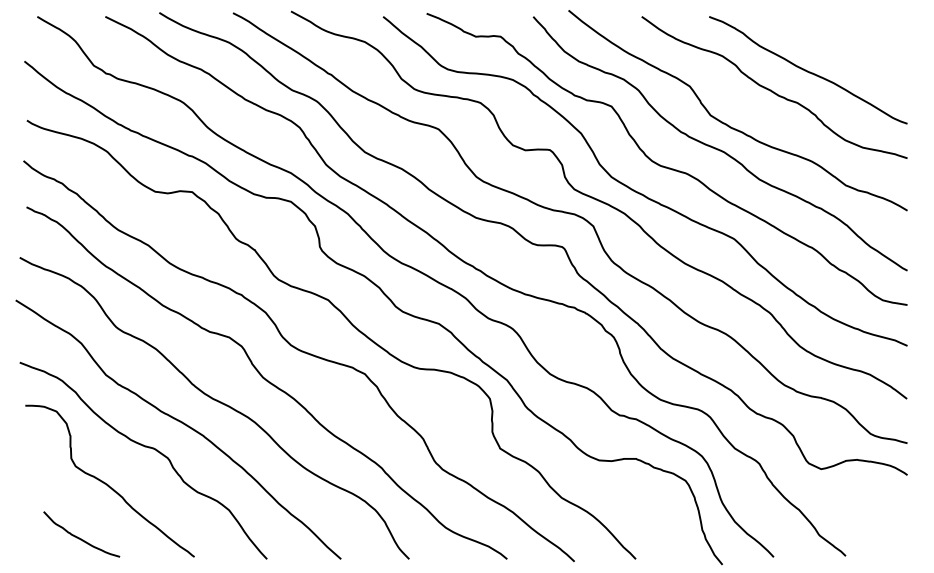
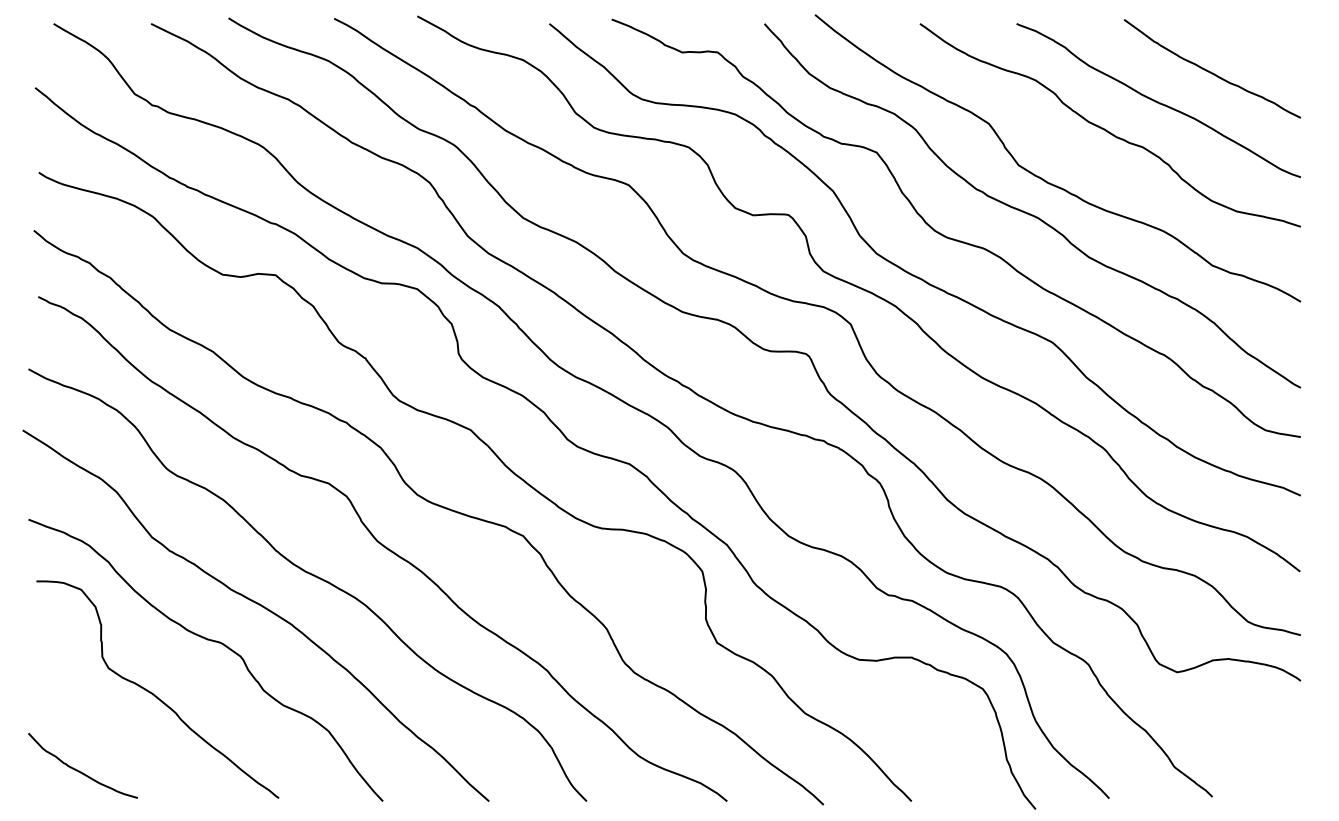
curve: (844, 49) -> (1210, 70), added
curve: (79, 537) -> (79, 770), moved

